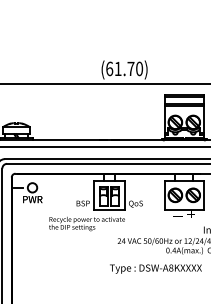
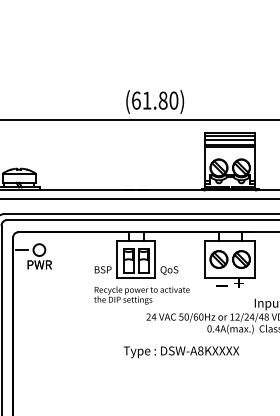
text: (130, 68) -> (162, 100), (61.70) -> (61.80)
line: (184, 100) -> (230, 140), added
text: (86, 223) -> (141, 295), moved
text: (155, 269) -> (181, 352), moved

